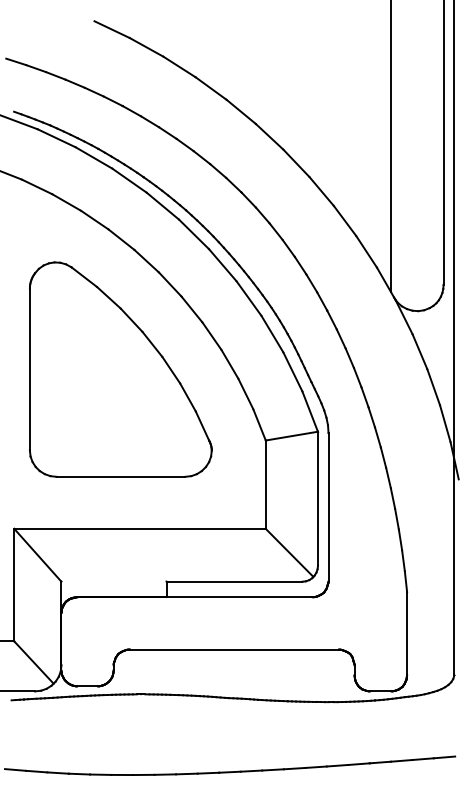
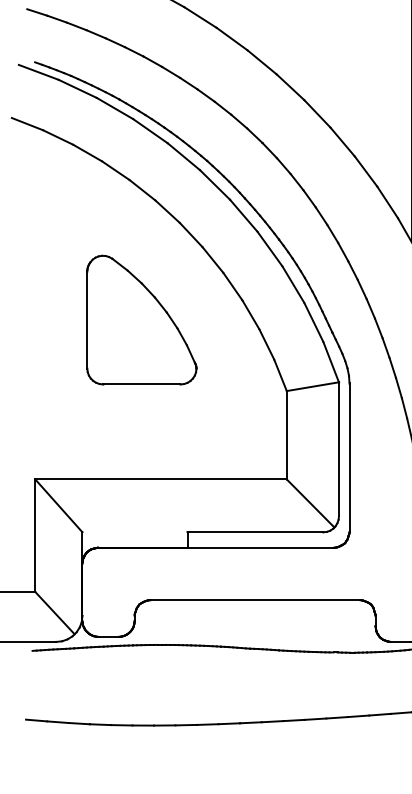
part: (120, 369) -> (141, 320), size x0.6

